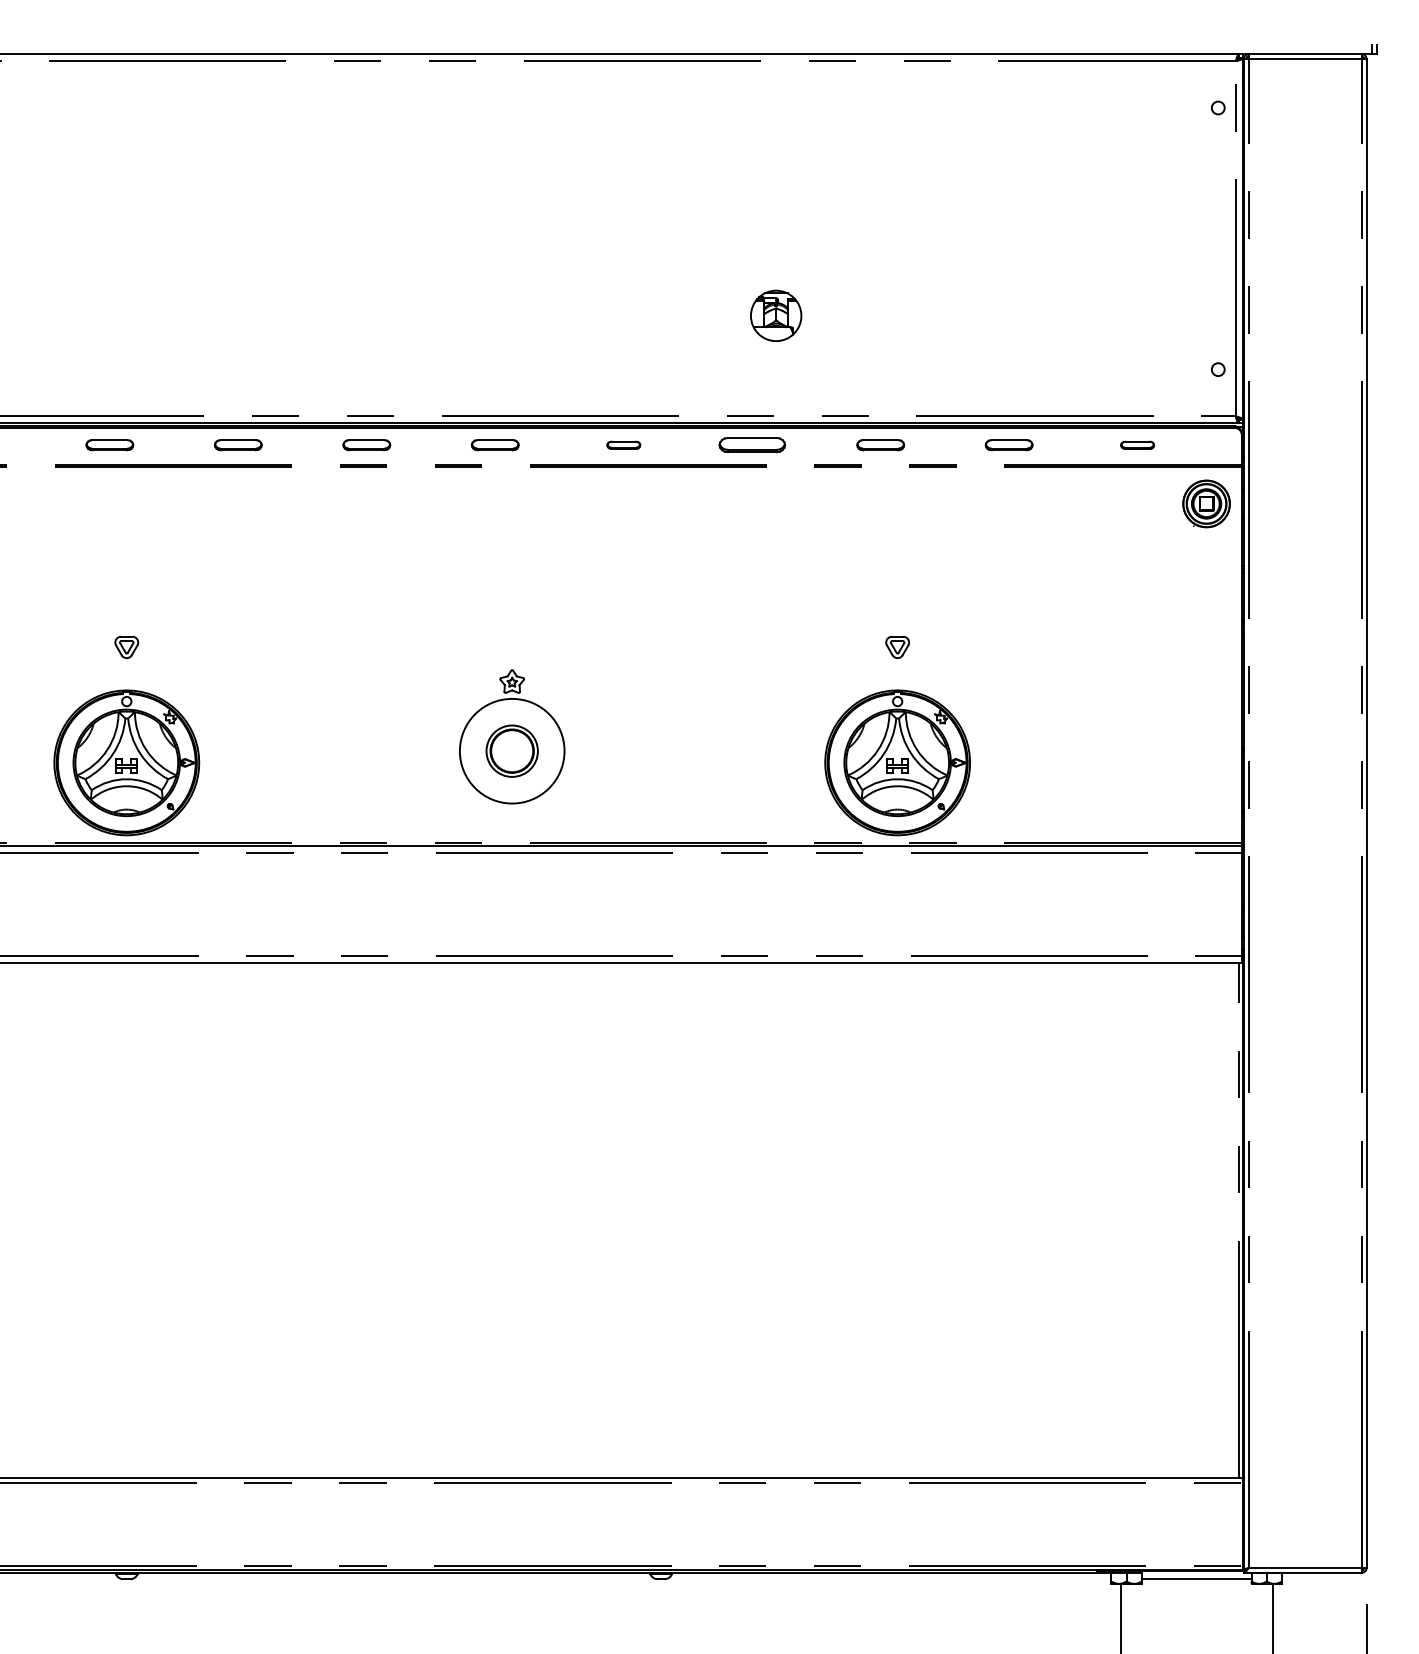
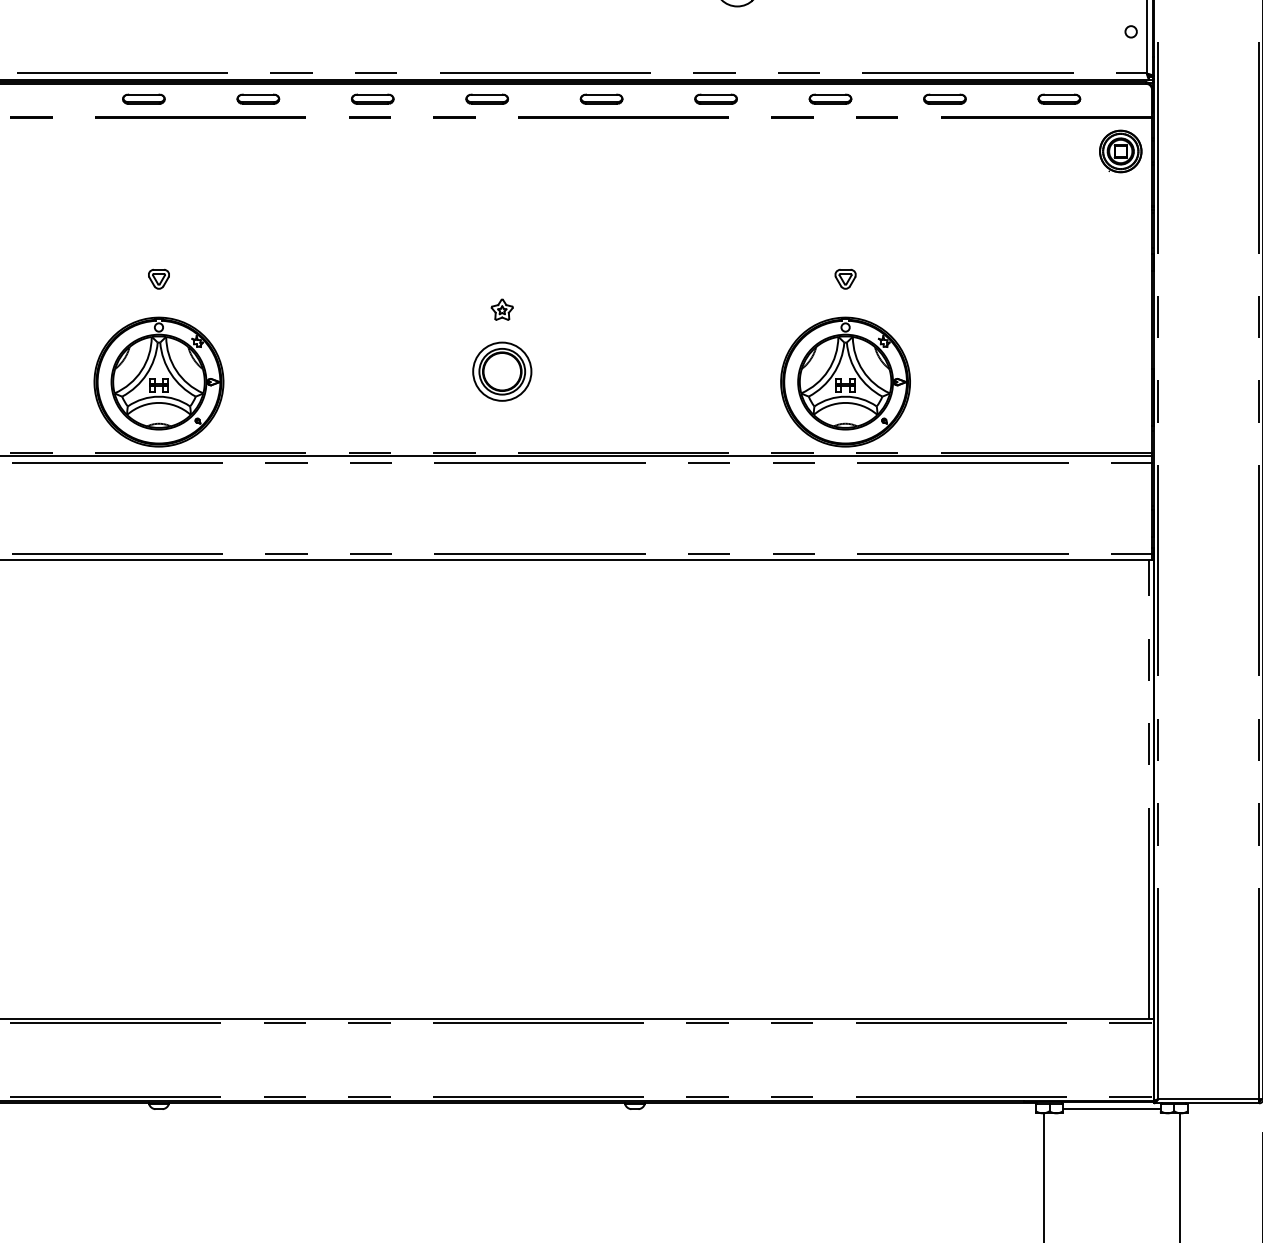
part: (623, 445) -> (601, 99), size x1.43
part: (751, 445) -> (715, 99), size x0.71
part: (1137, 445) -> (1059, 99), size x1.43
circle: (511, 750) -> (501, 371), size x0.62

